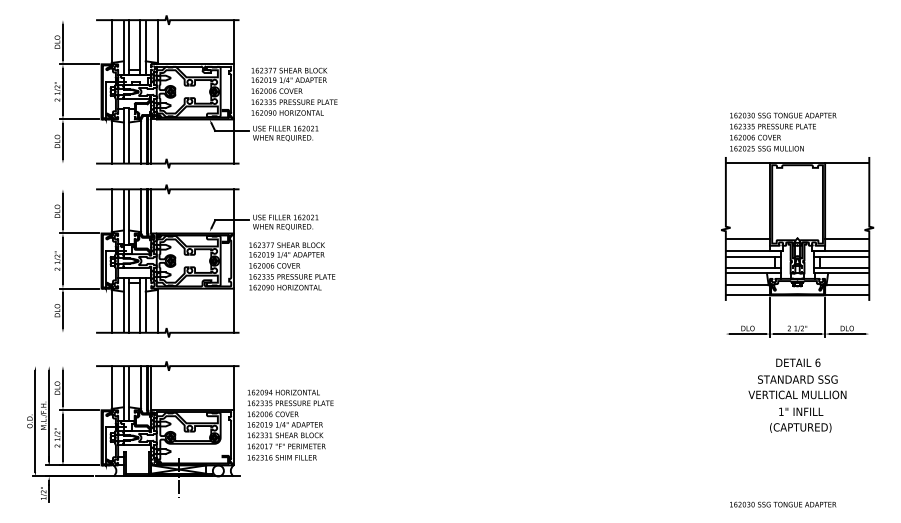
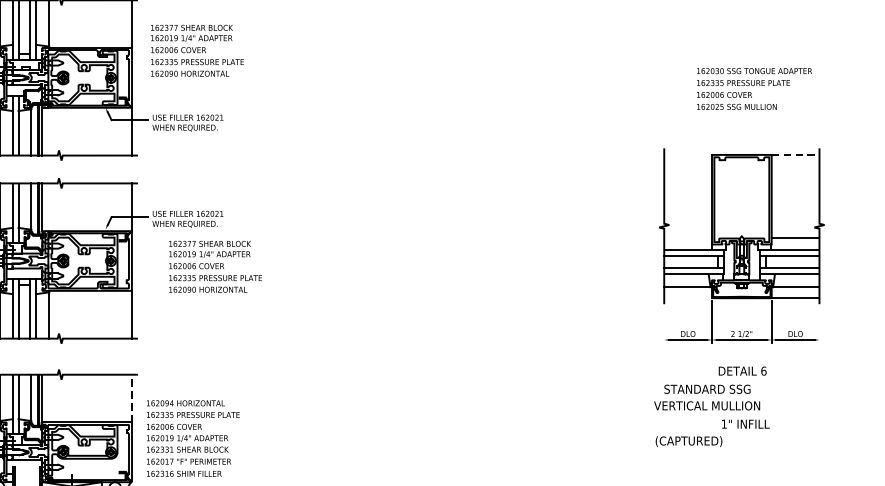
text: (294, 91) -> (197, 50), moved
text: (783, 131) -> (754, 88), moved
line: (747, 163) -> (687, 155), removed
line: (847, 163) -> (795, 155), solid -> dashed
line: (747, 239) -> (687, 237), removed
text: (292, 266) -> (215, 266), moved
line: (747, 295) -> (687, 298), removed
line: (233, 387) -> (131, 397), solid -> dashed
text: (797, 387) -> (707, 397), moved
text: (800, 427) -> (688, 441), moved

